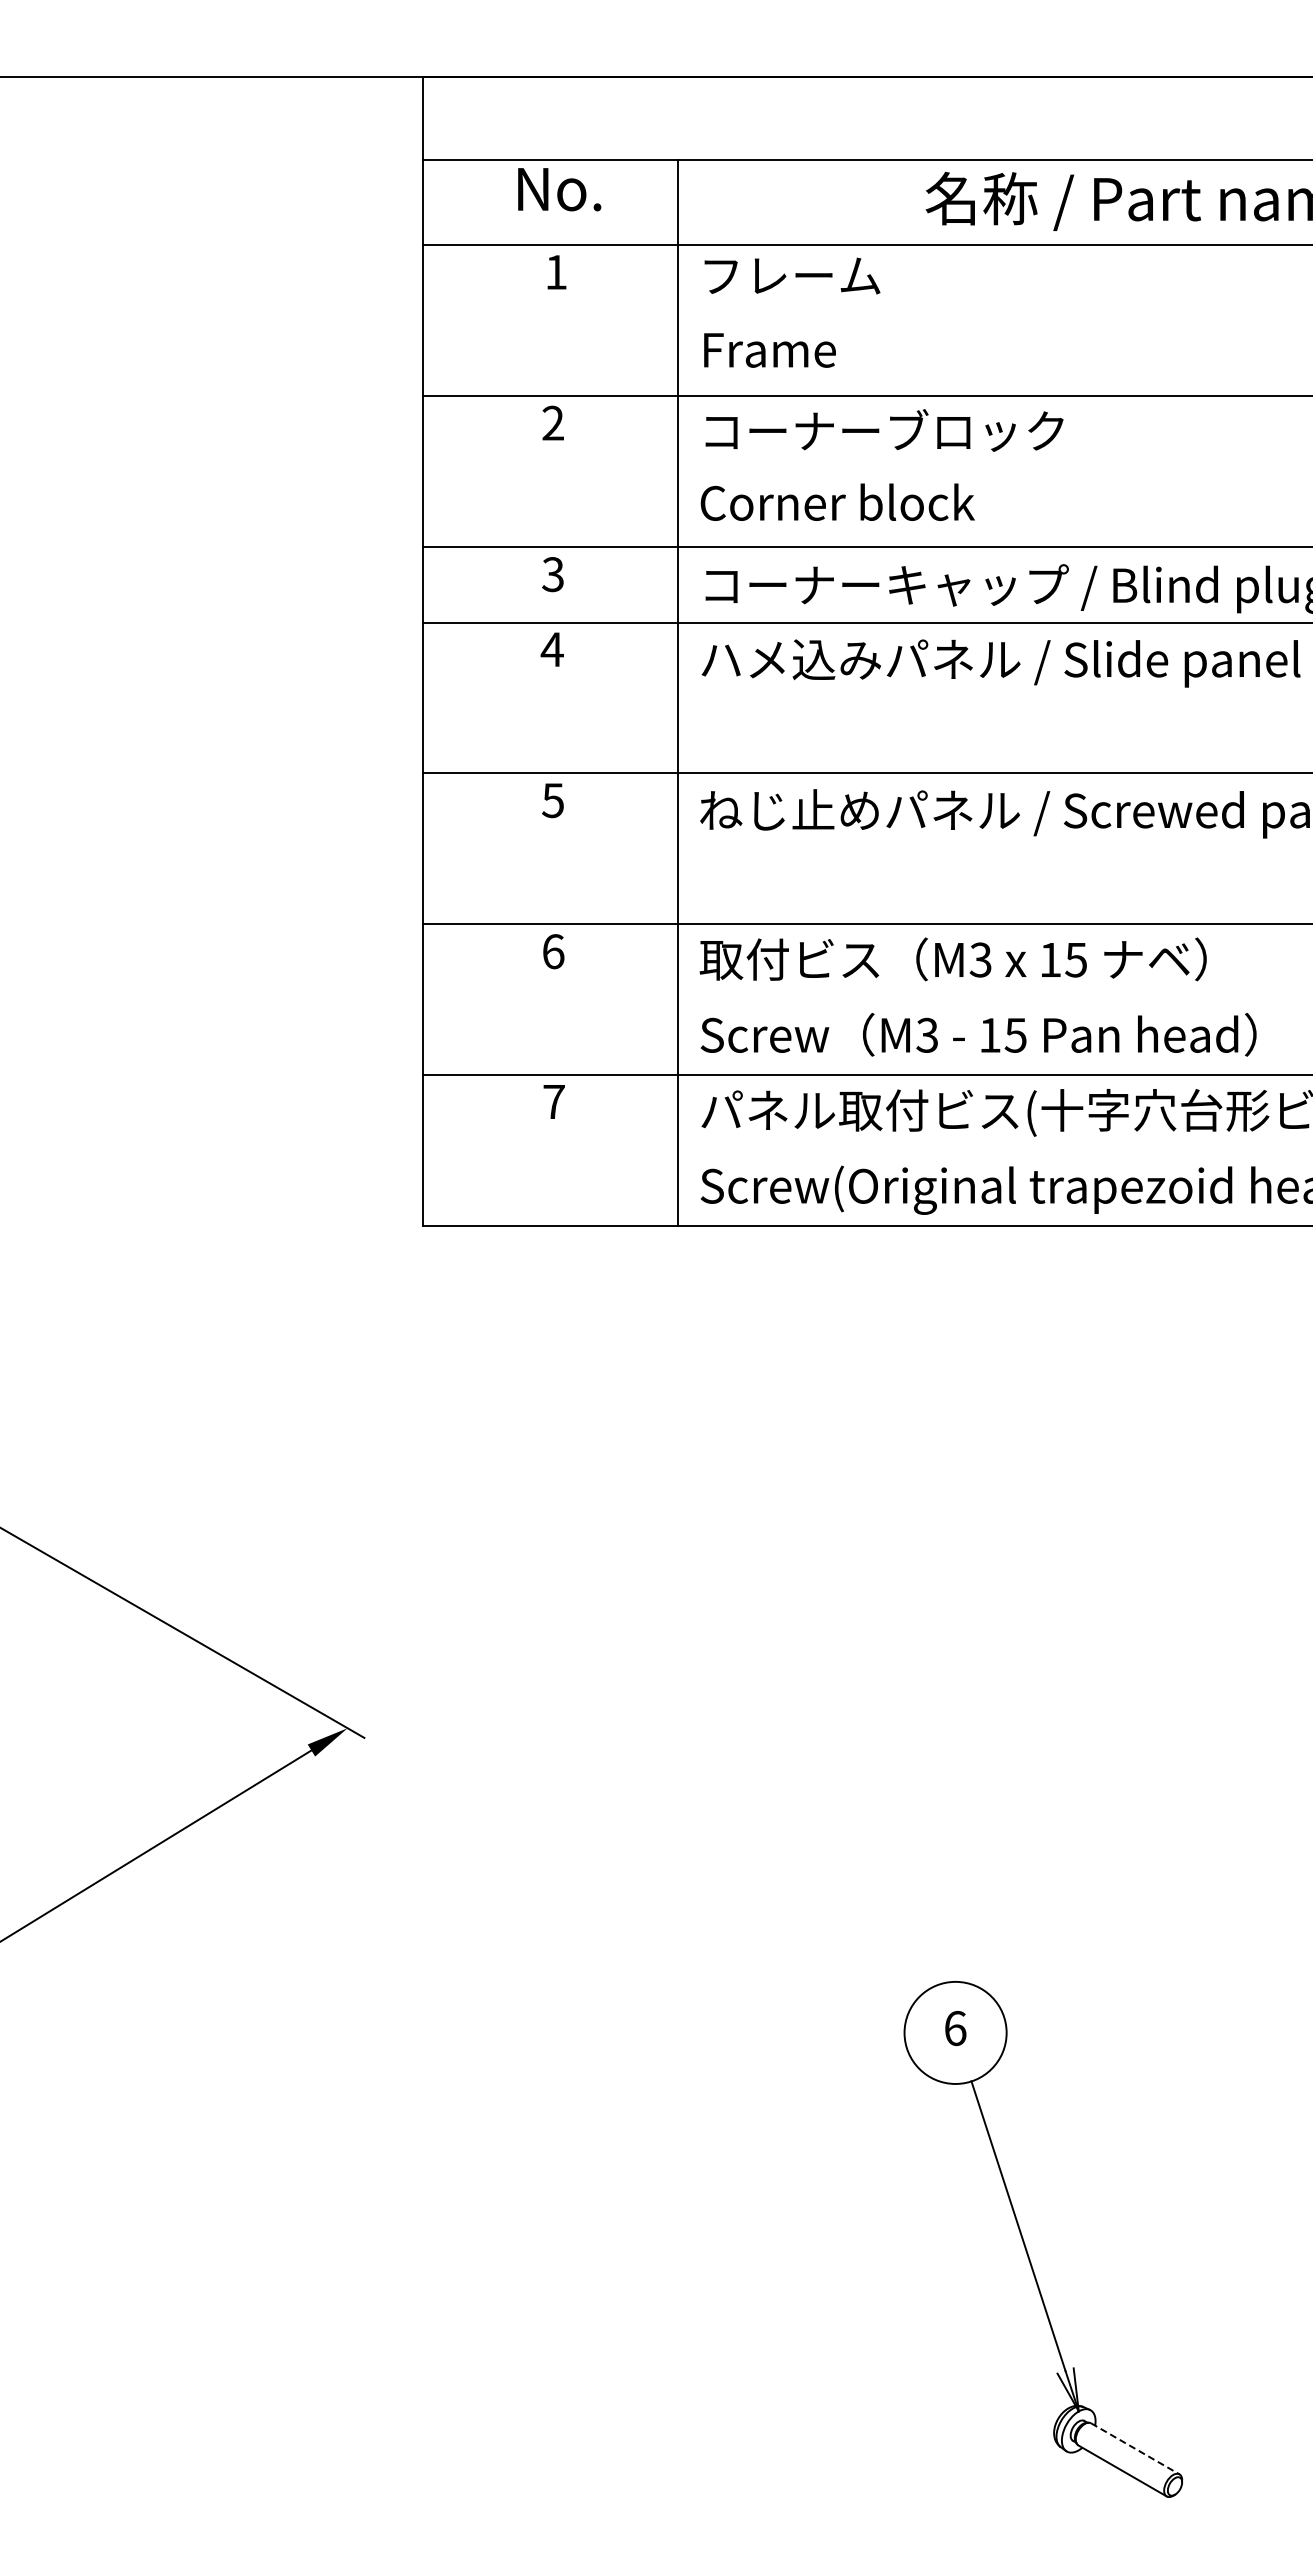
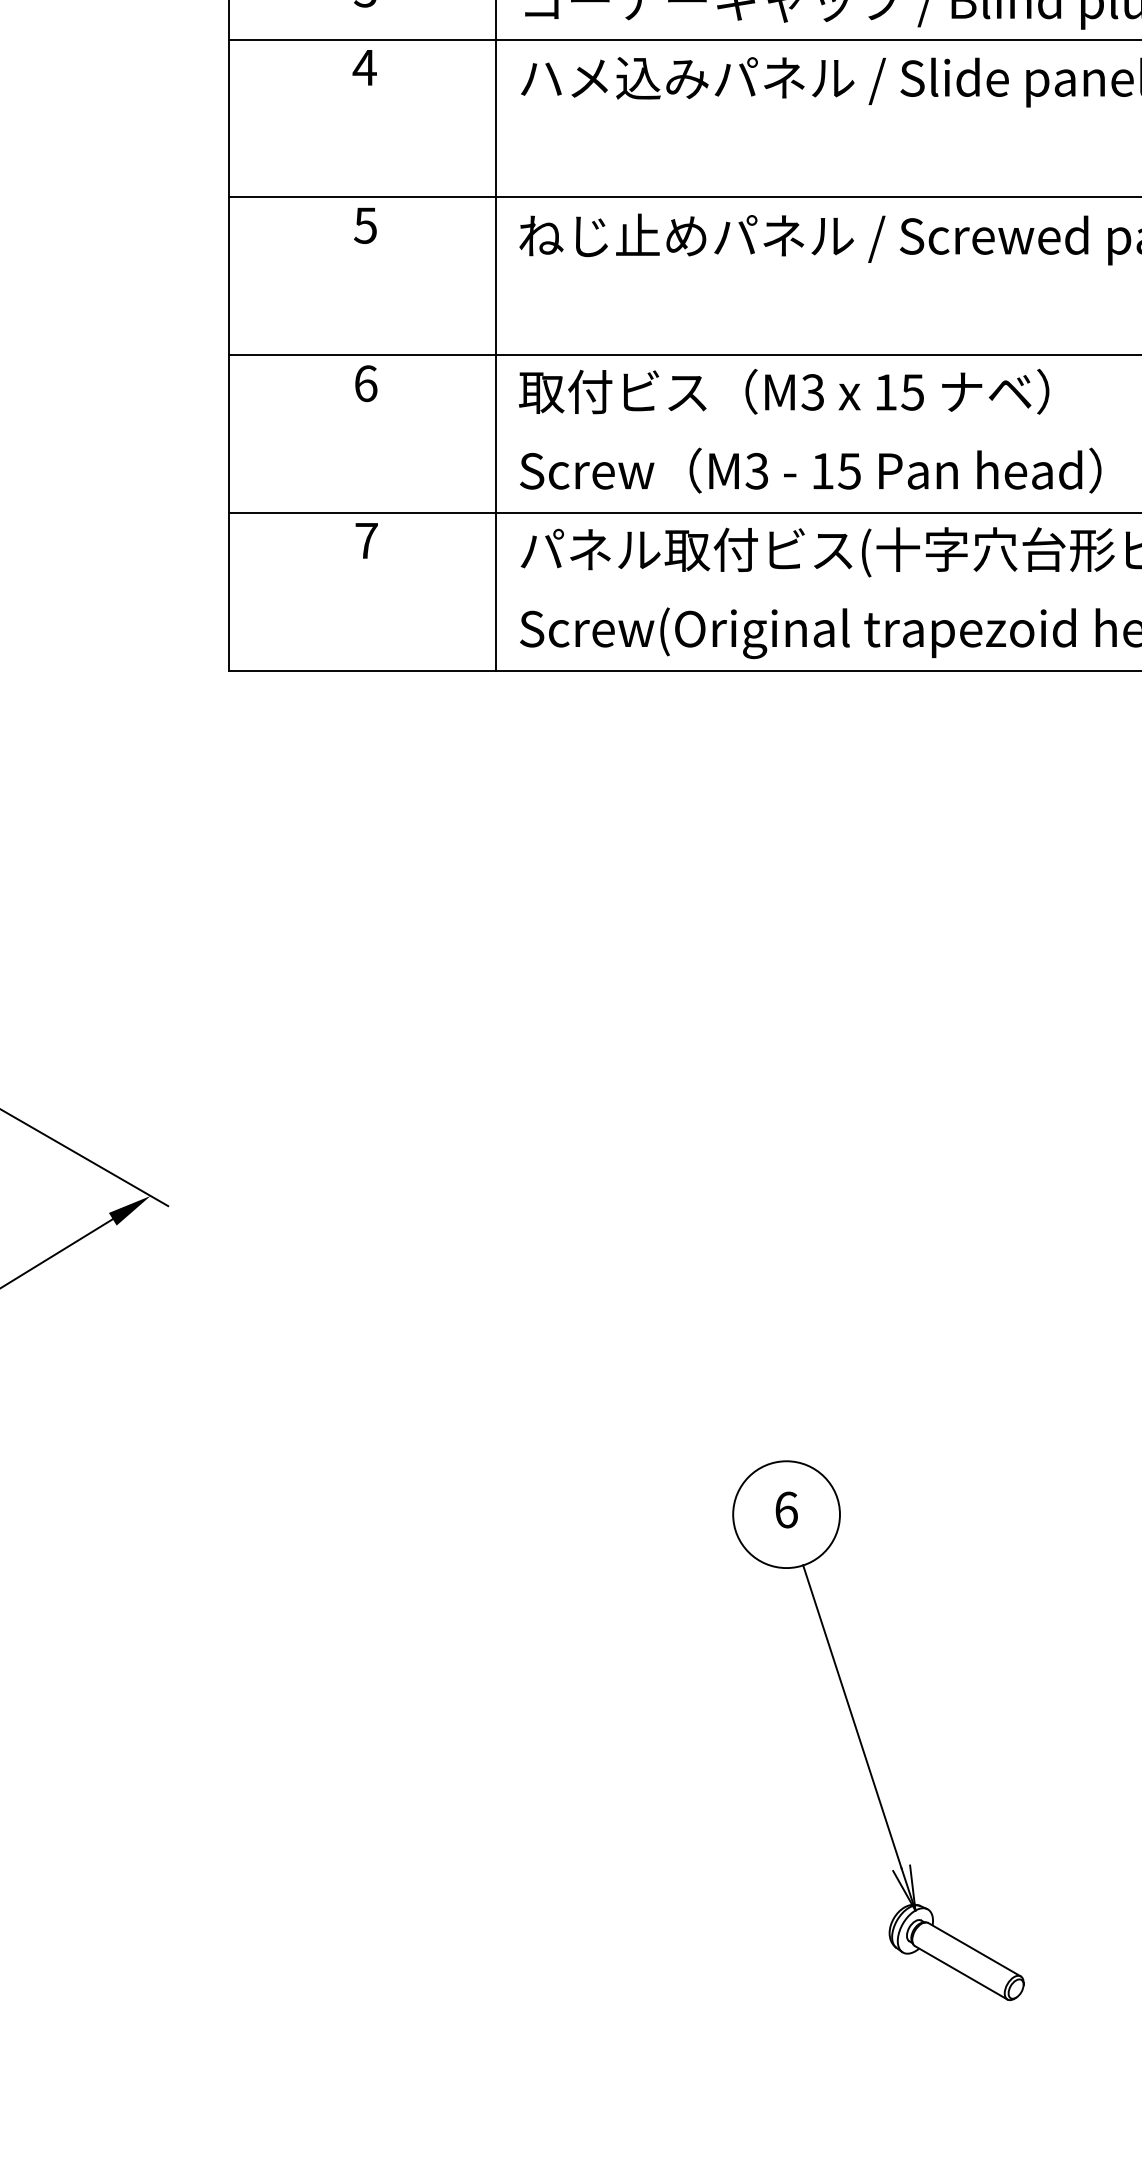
line: (1135, 2449) -> (974, 1950), dashed -> solid

